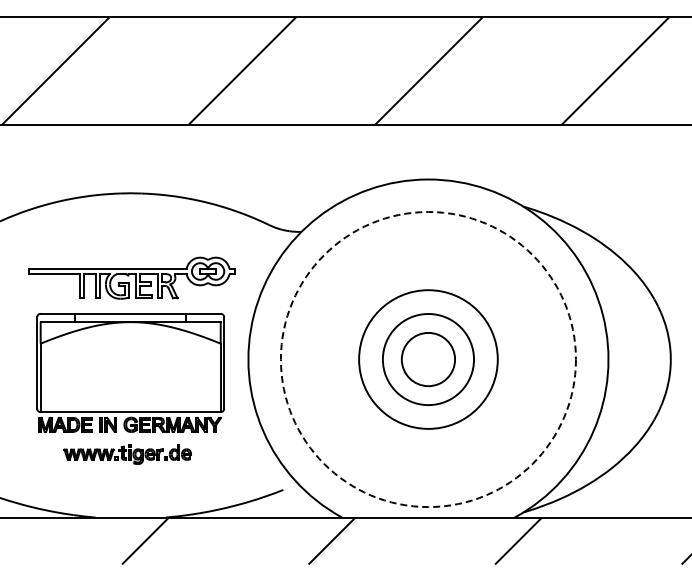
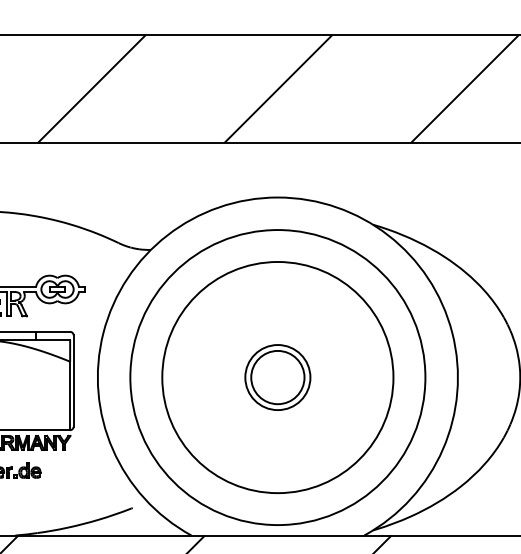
circle: (427, 359) -> (276, 377), dashed -> solid
circle: (428, 359) -> (277, 377), size x0.71
circle: (428, 359) -> (277, 377), size x1.67

